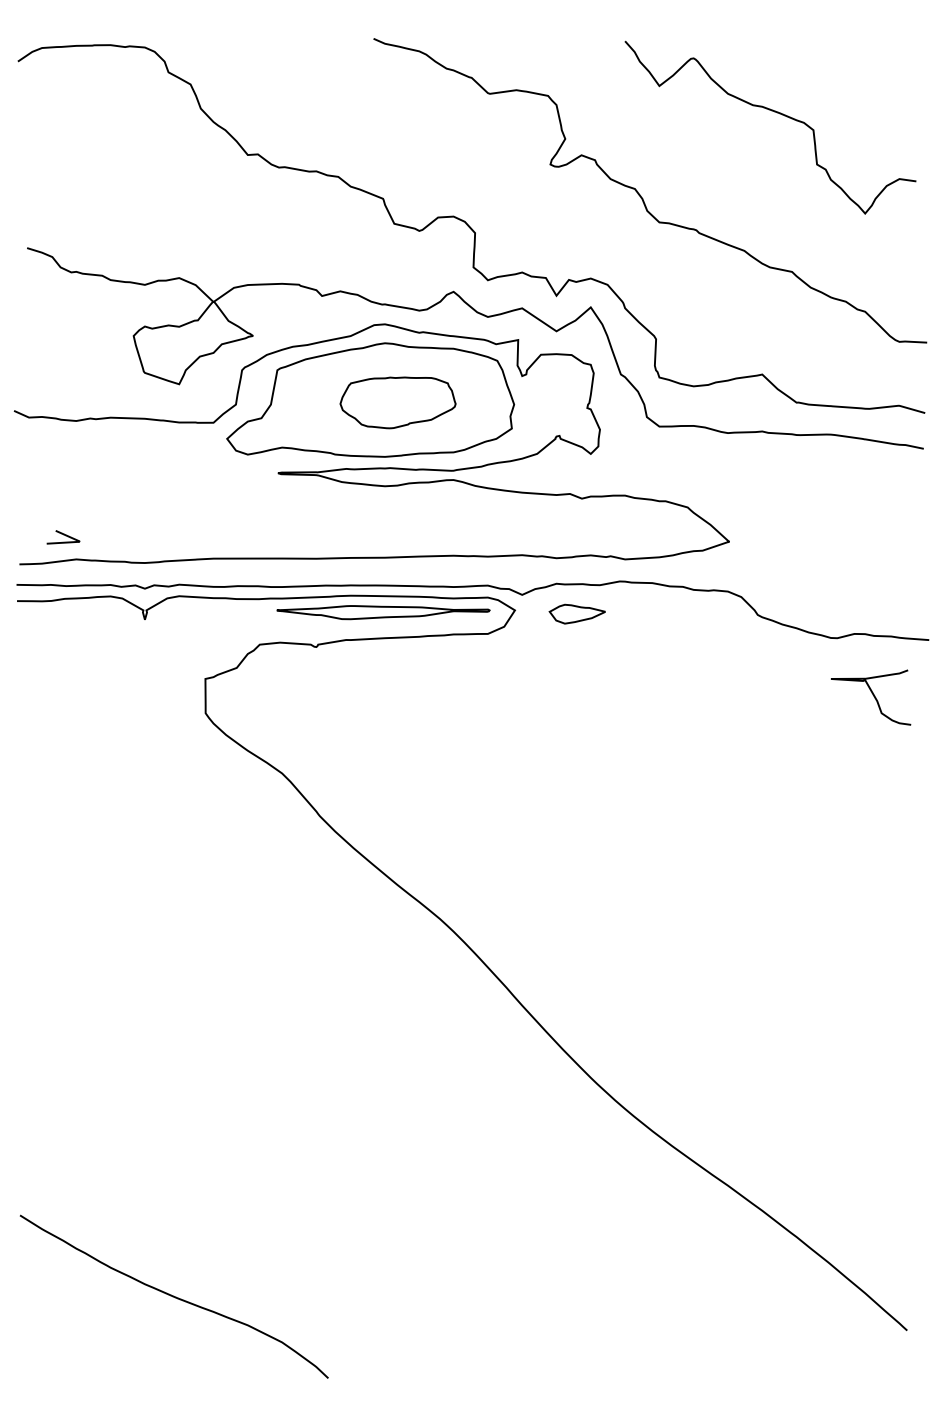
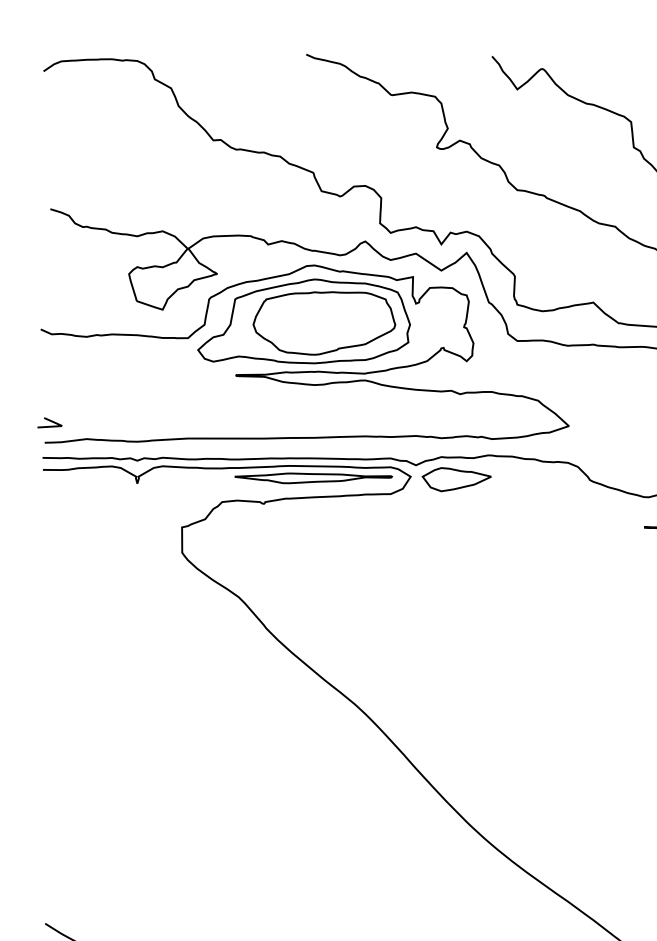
part: (397, 402) -> (323, 323), size x1.67
curve: (63, 535) -> (49, 421), moved
part: (577, 613) -> (456, 479), size x1.67

